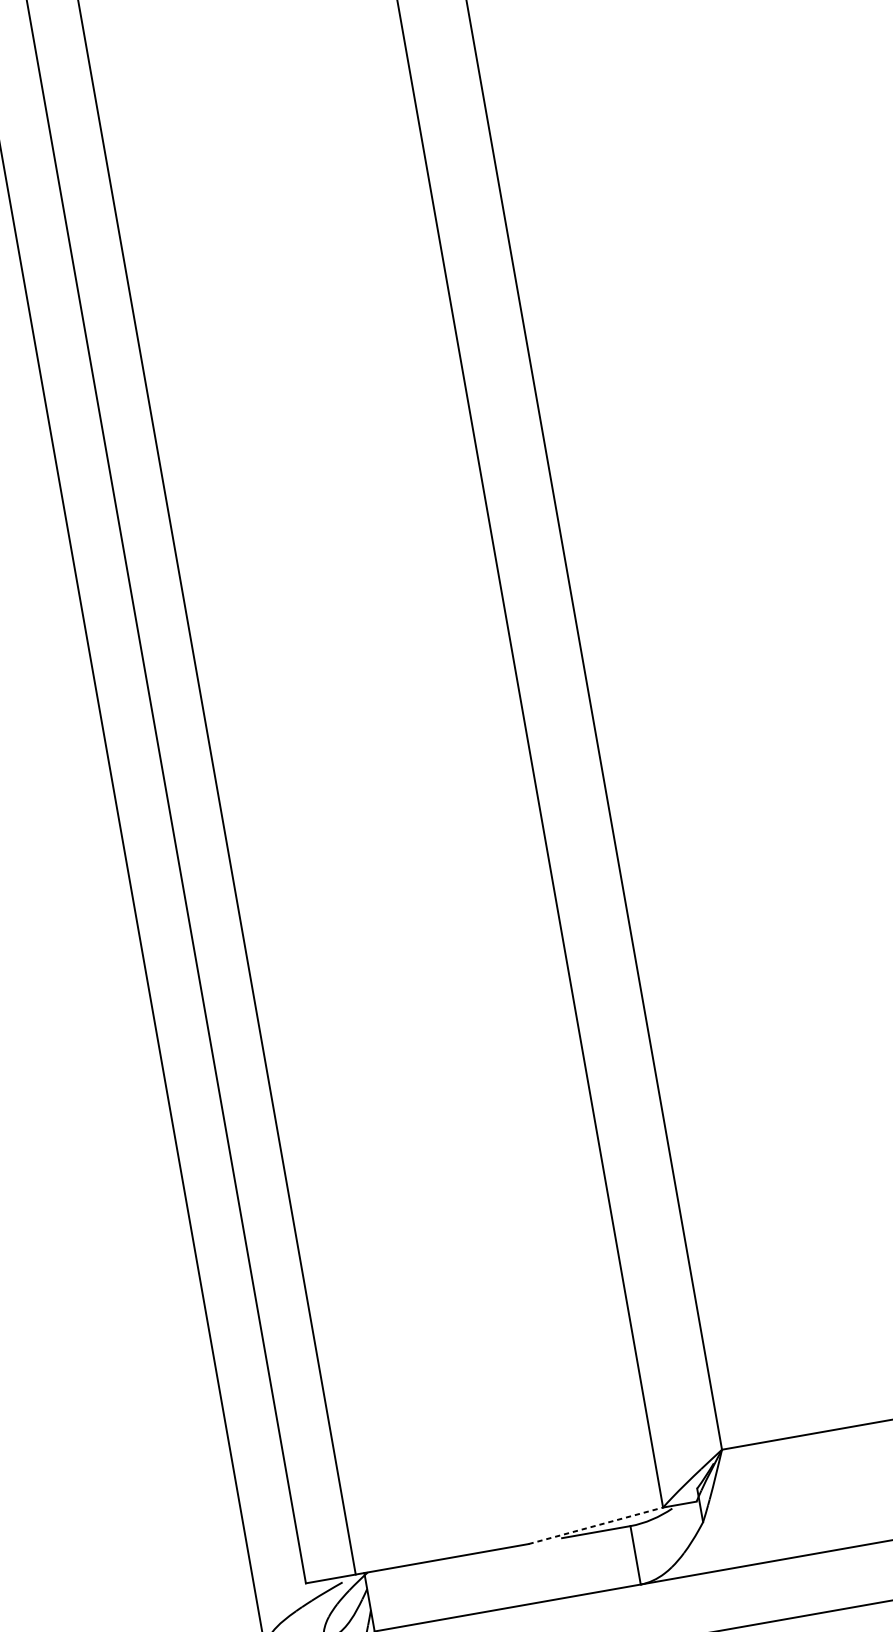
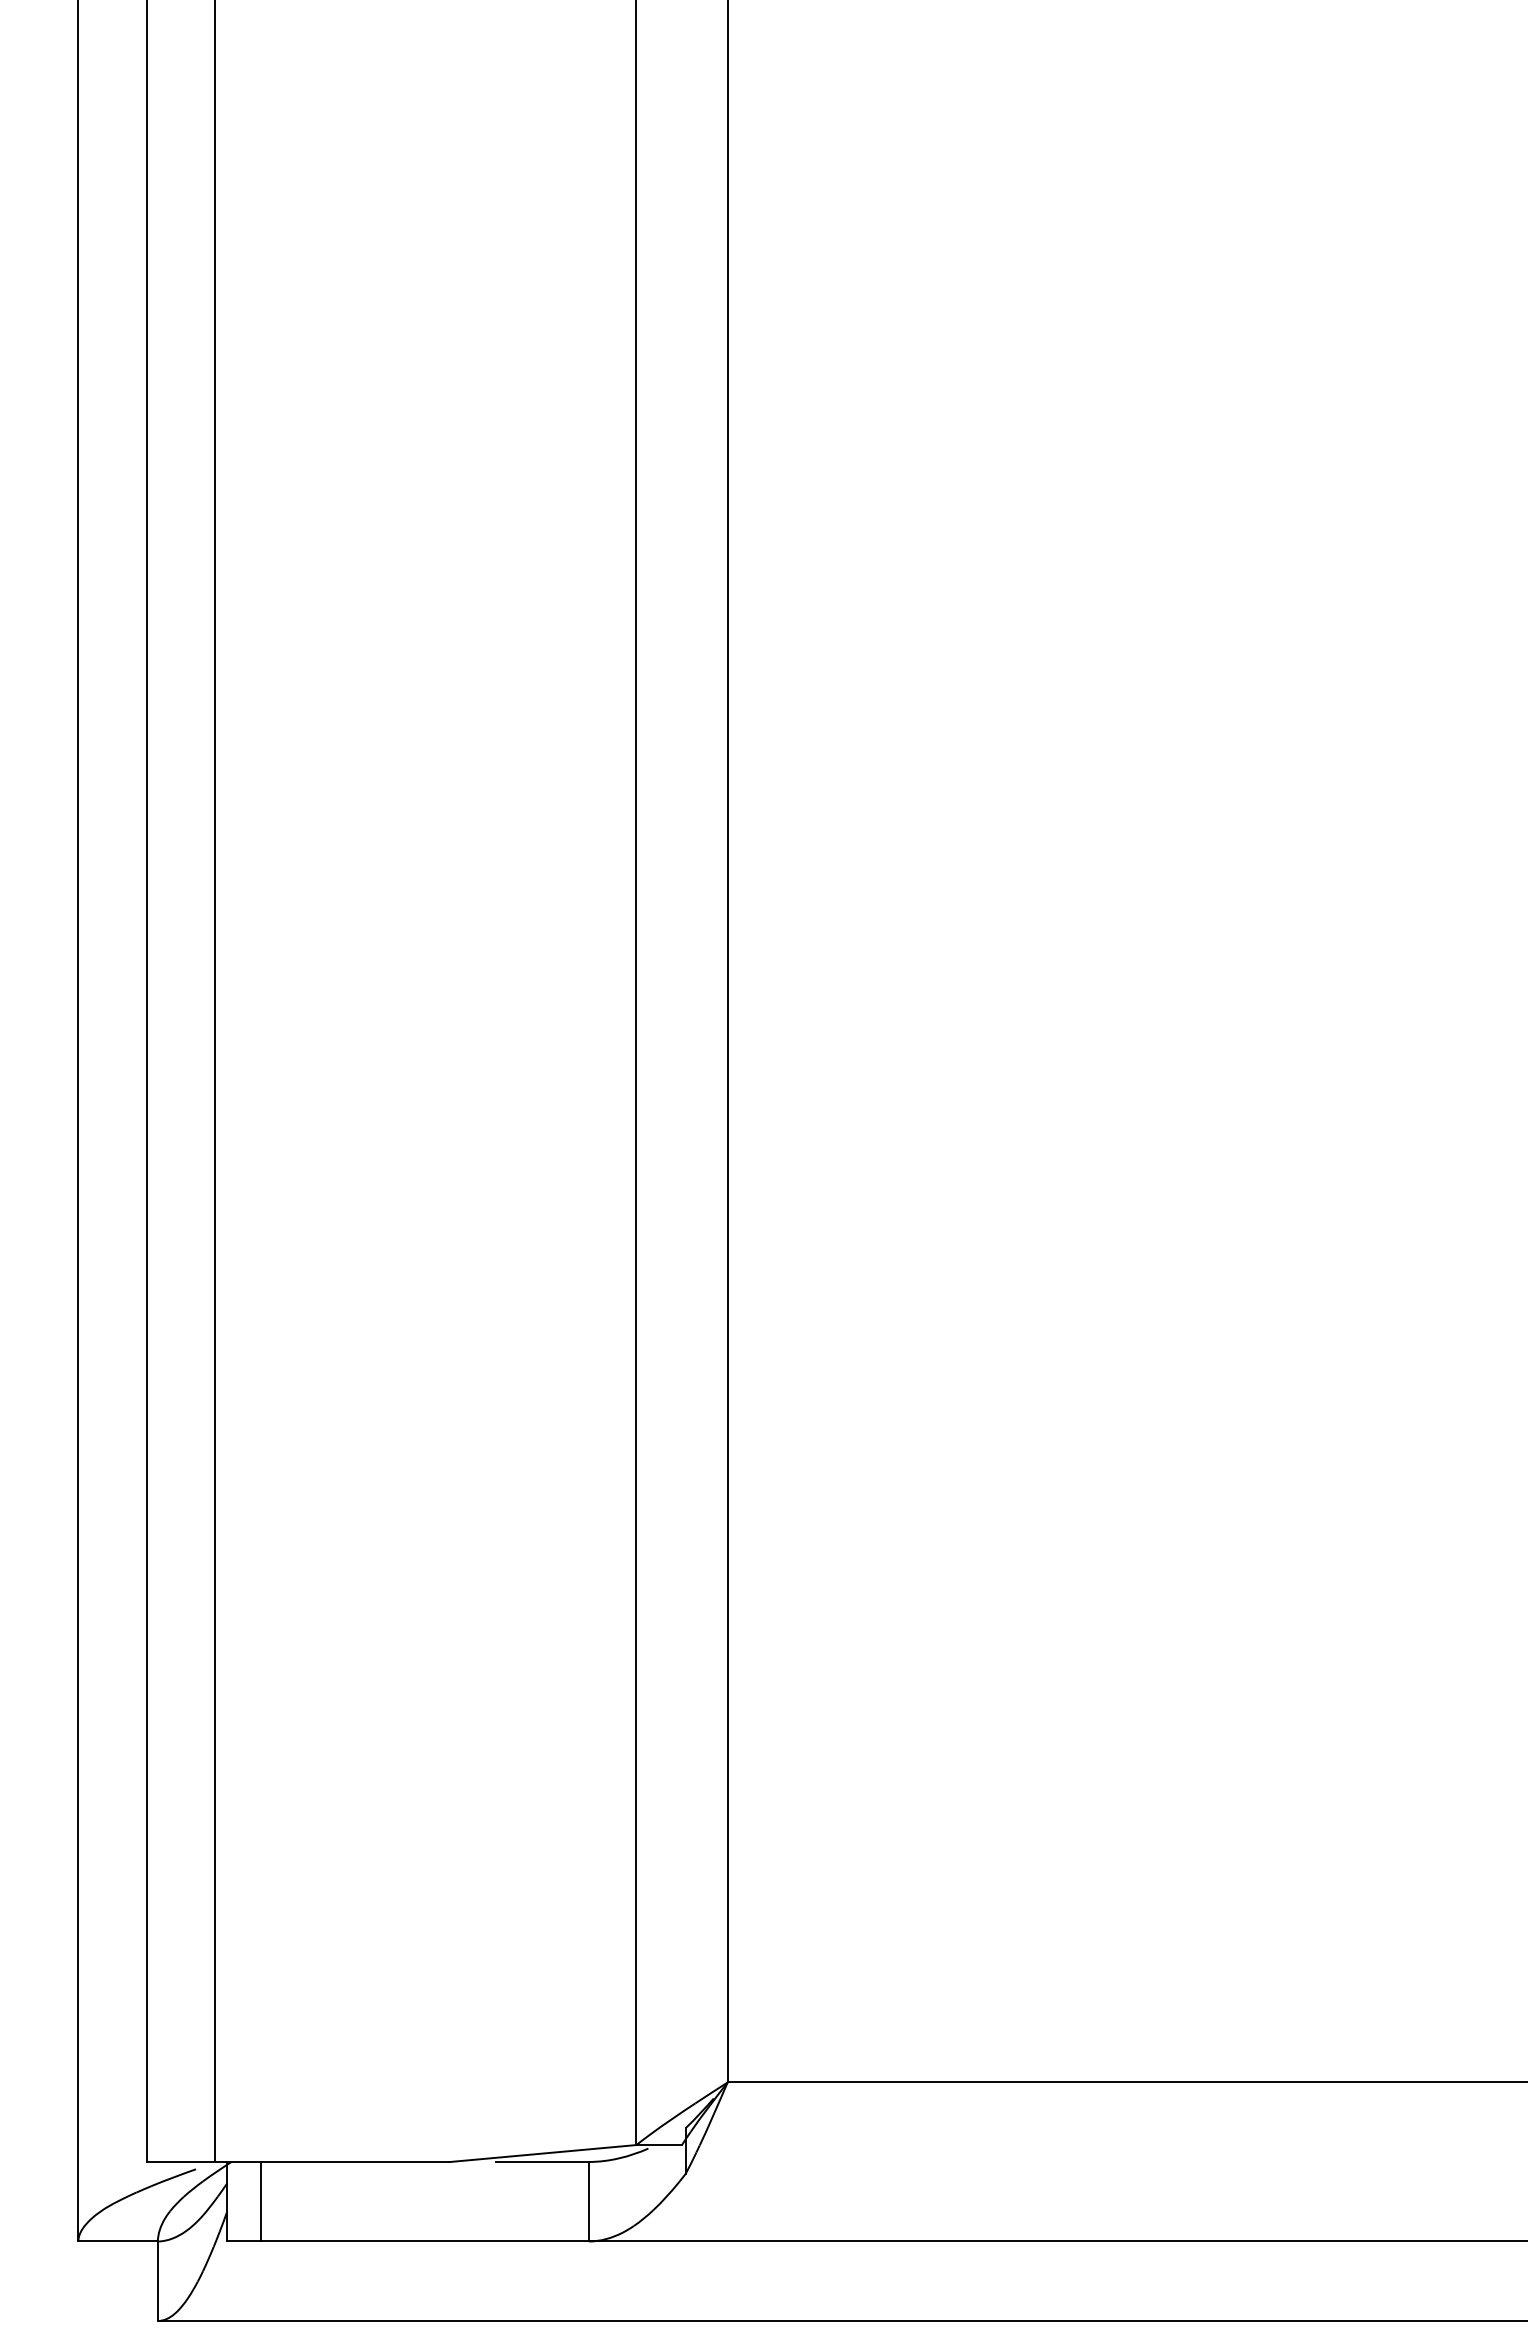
line: (595, 1525) -> (543, 2153), dashed -> solid
line: (394, 1597) -> (260, 2201), added

